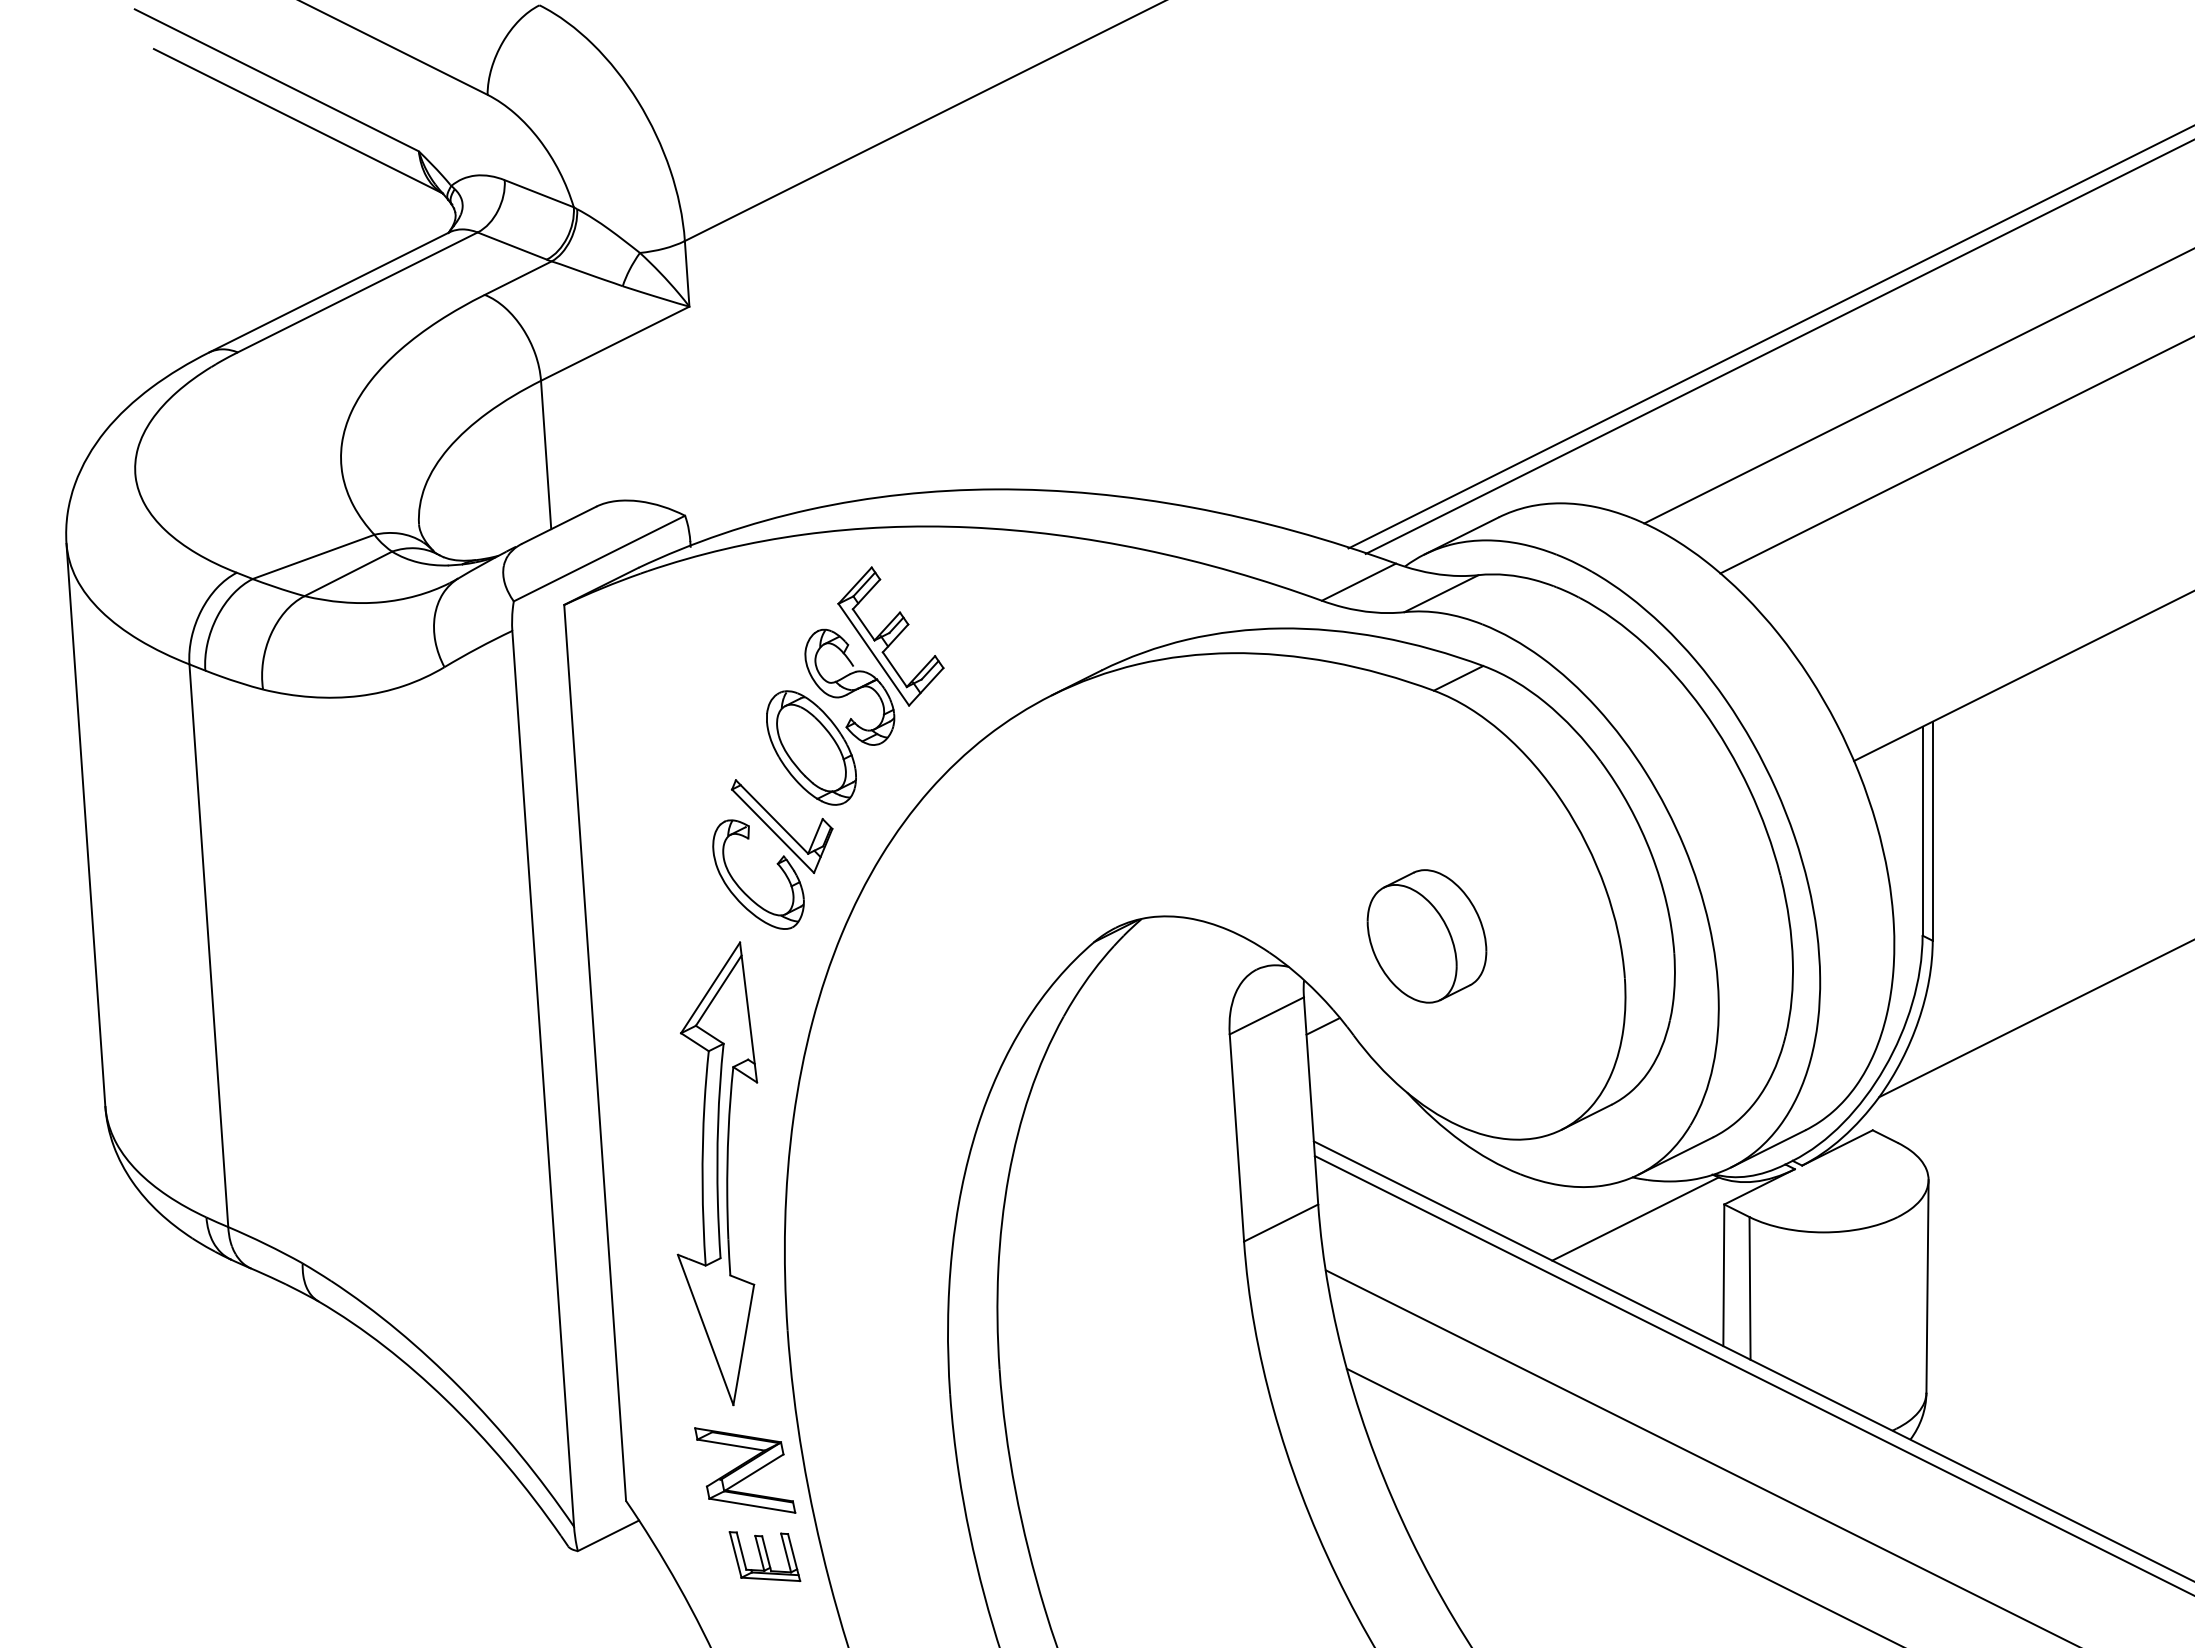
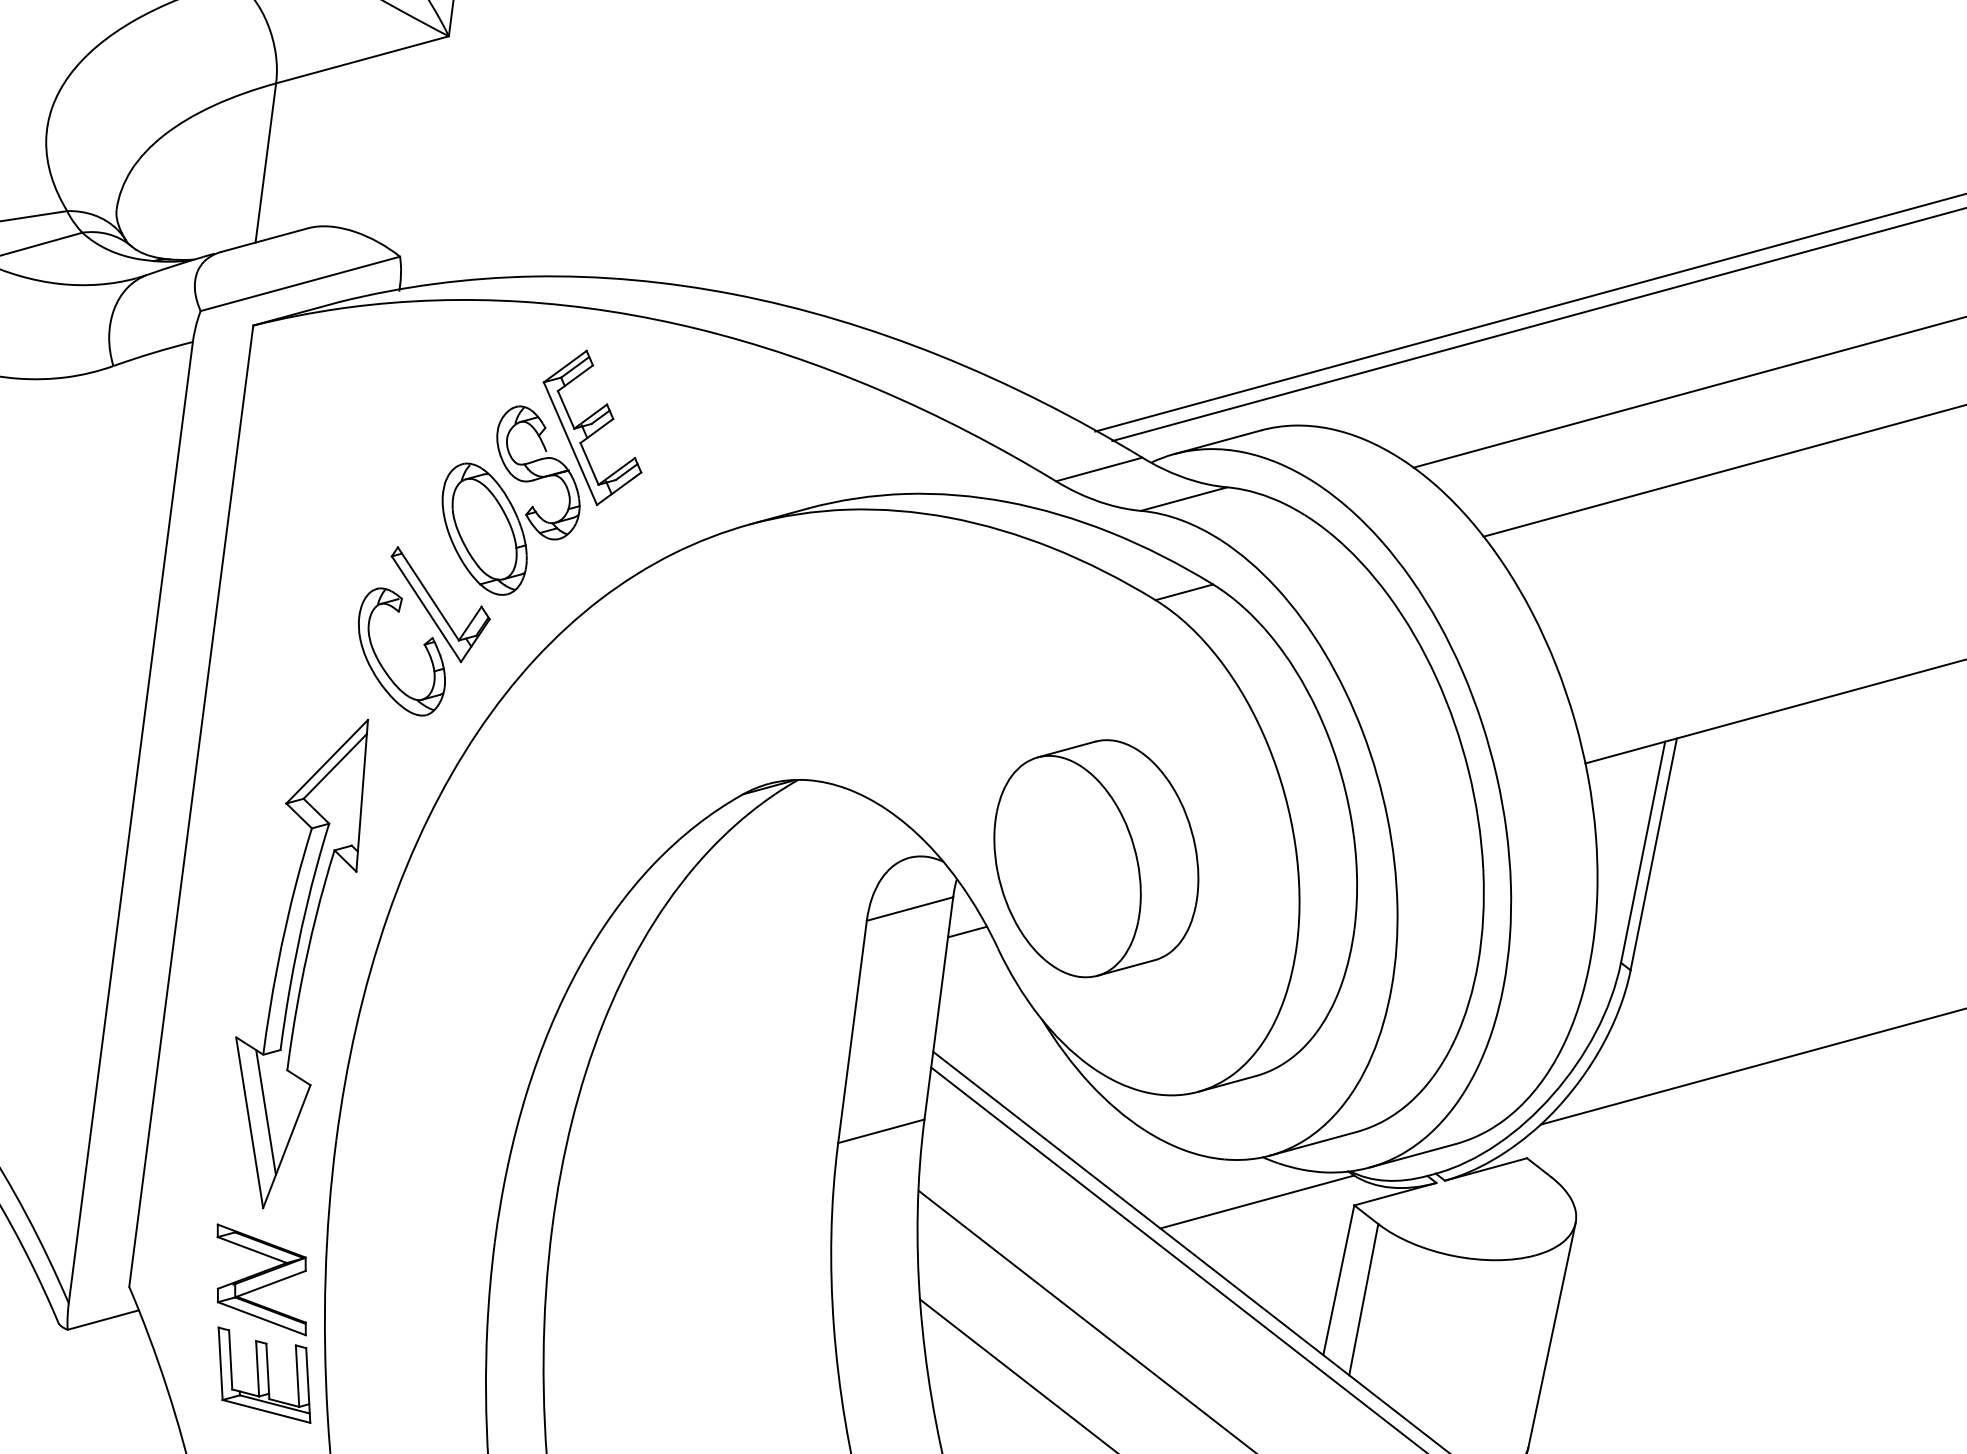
part: (1426, 936) -> (1095, 858), size x1.67
line: (718, 1317) -> (265, 1112), added
part: (764, 1556) -> (264, 1374), size x1.43

